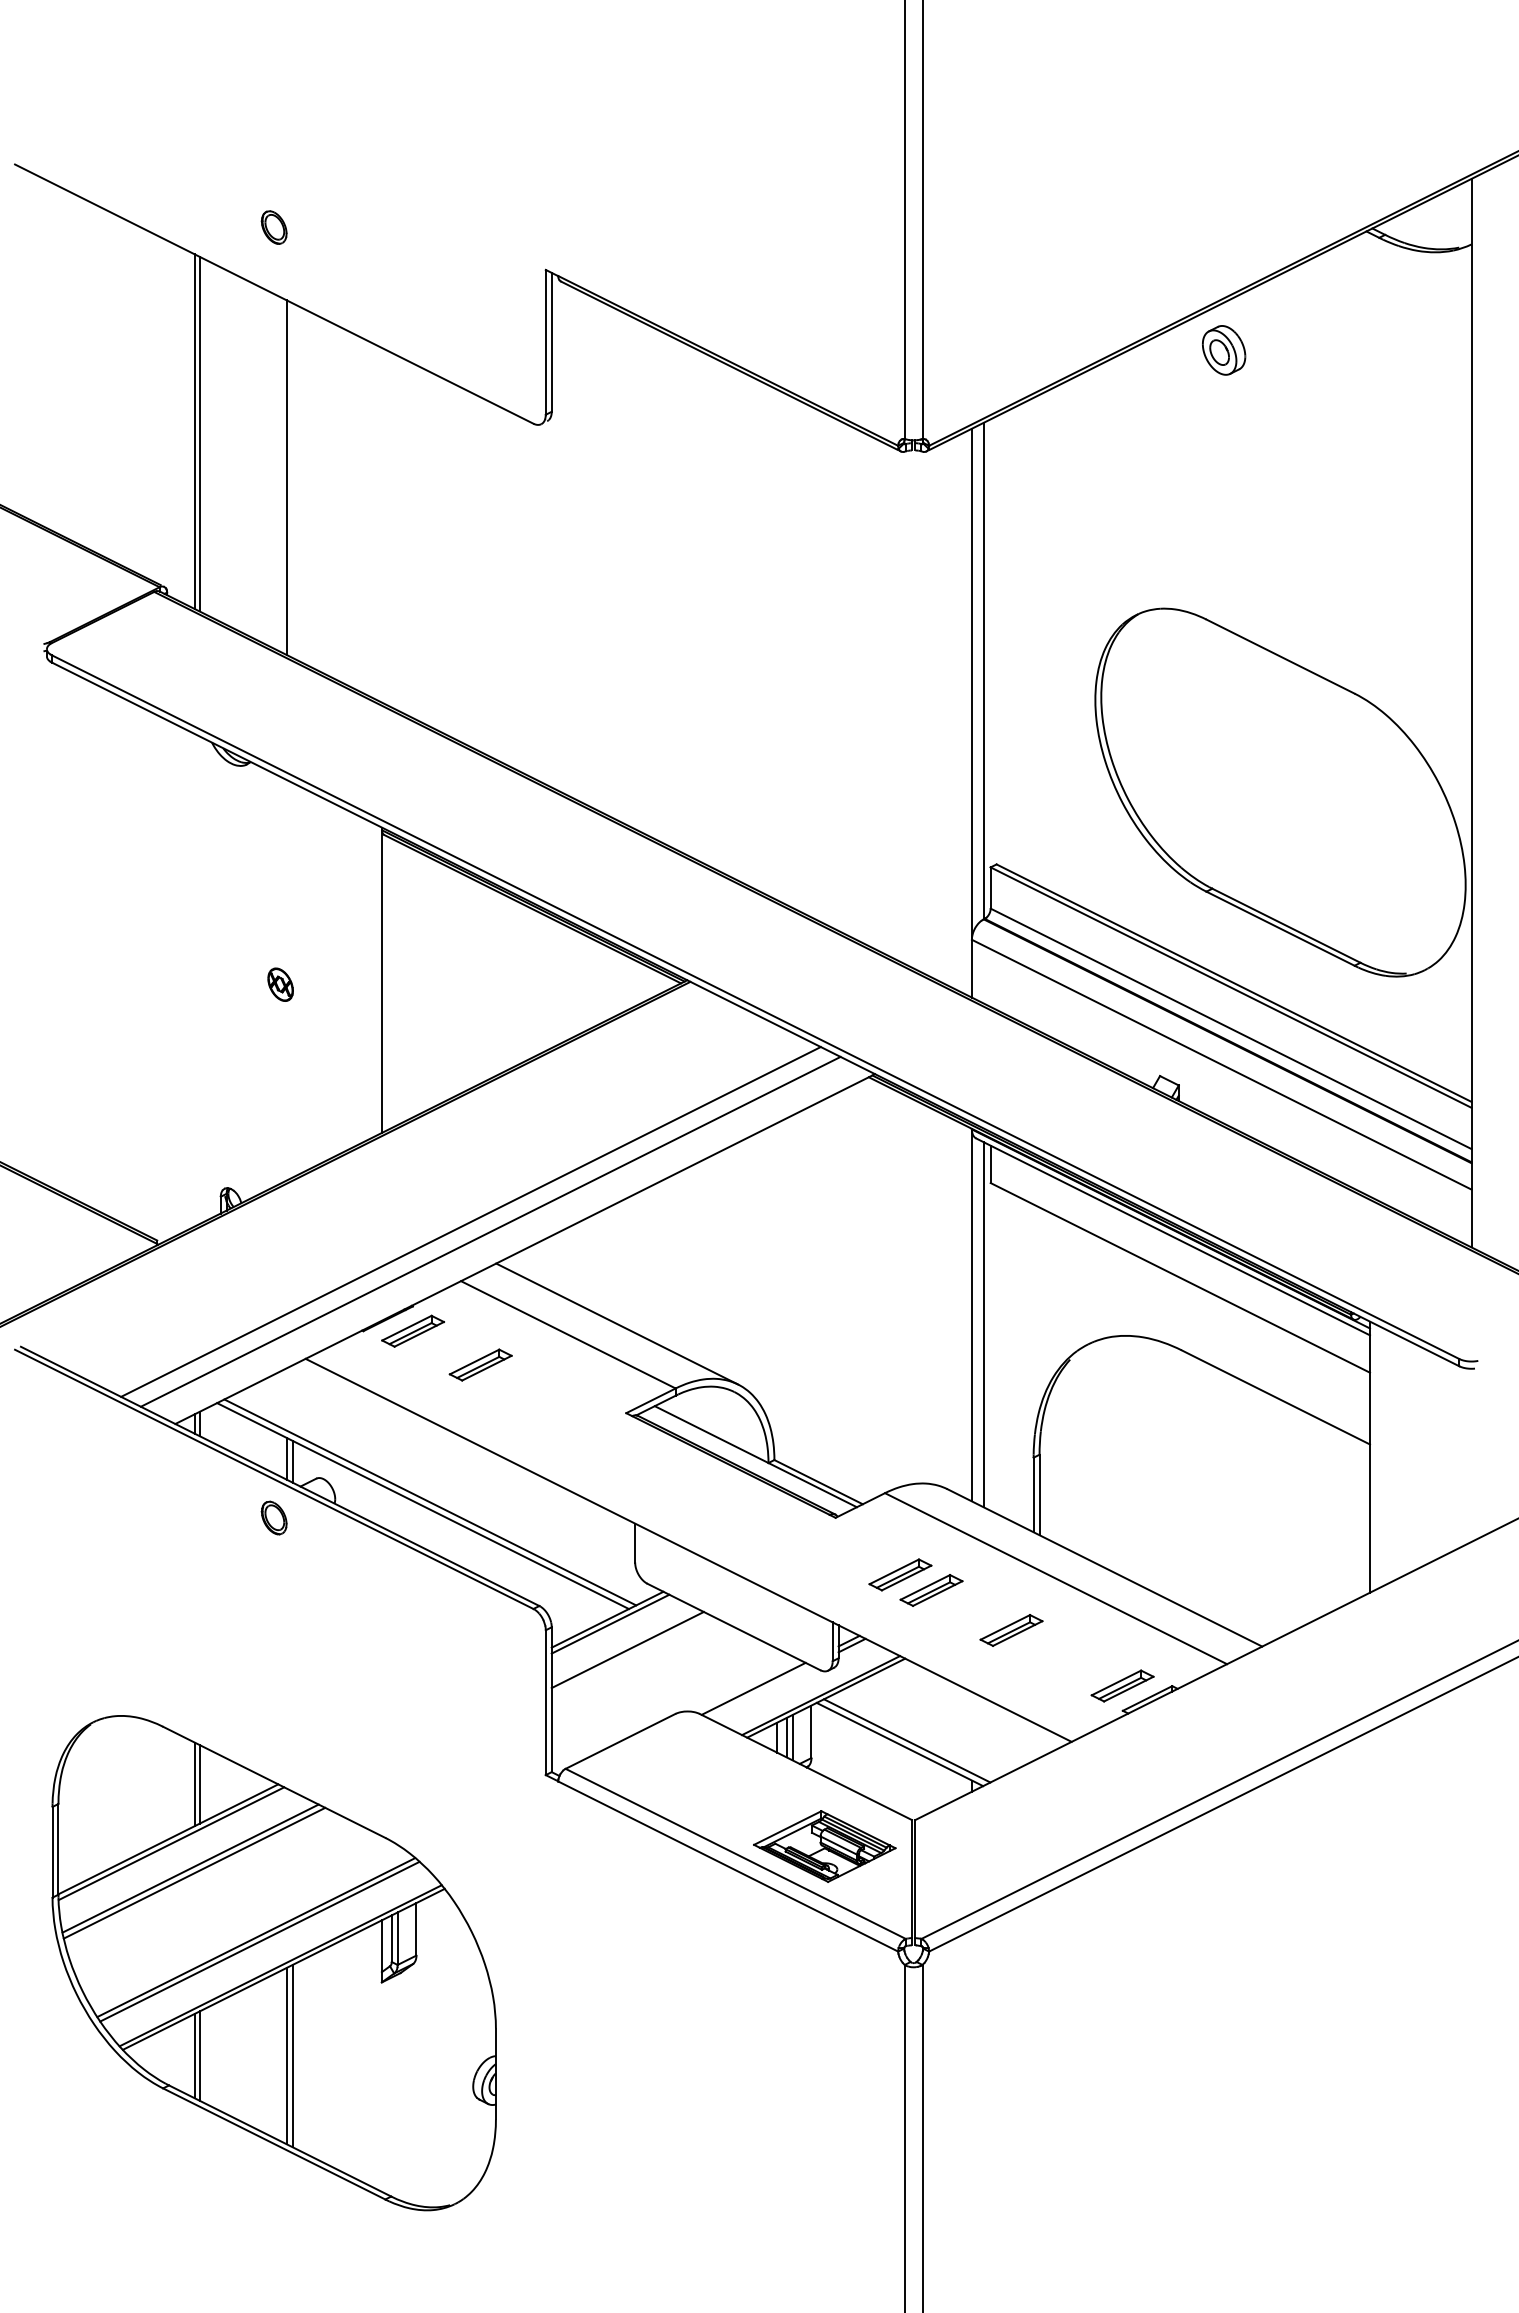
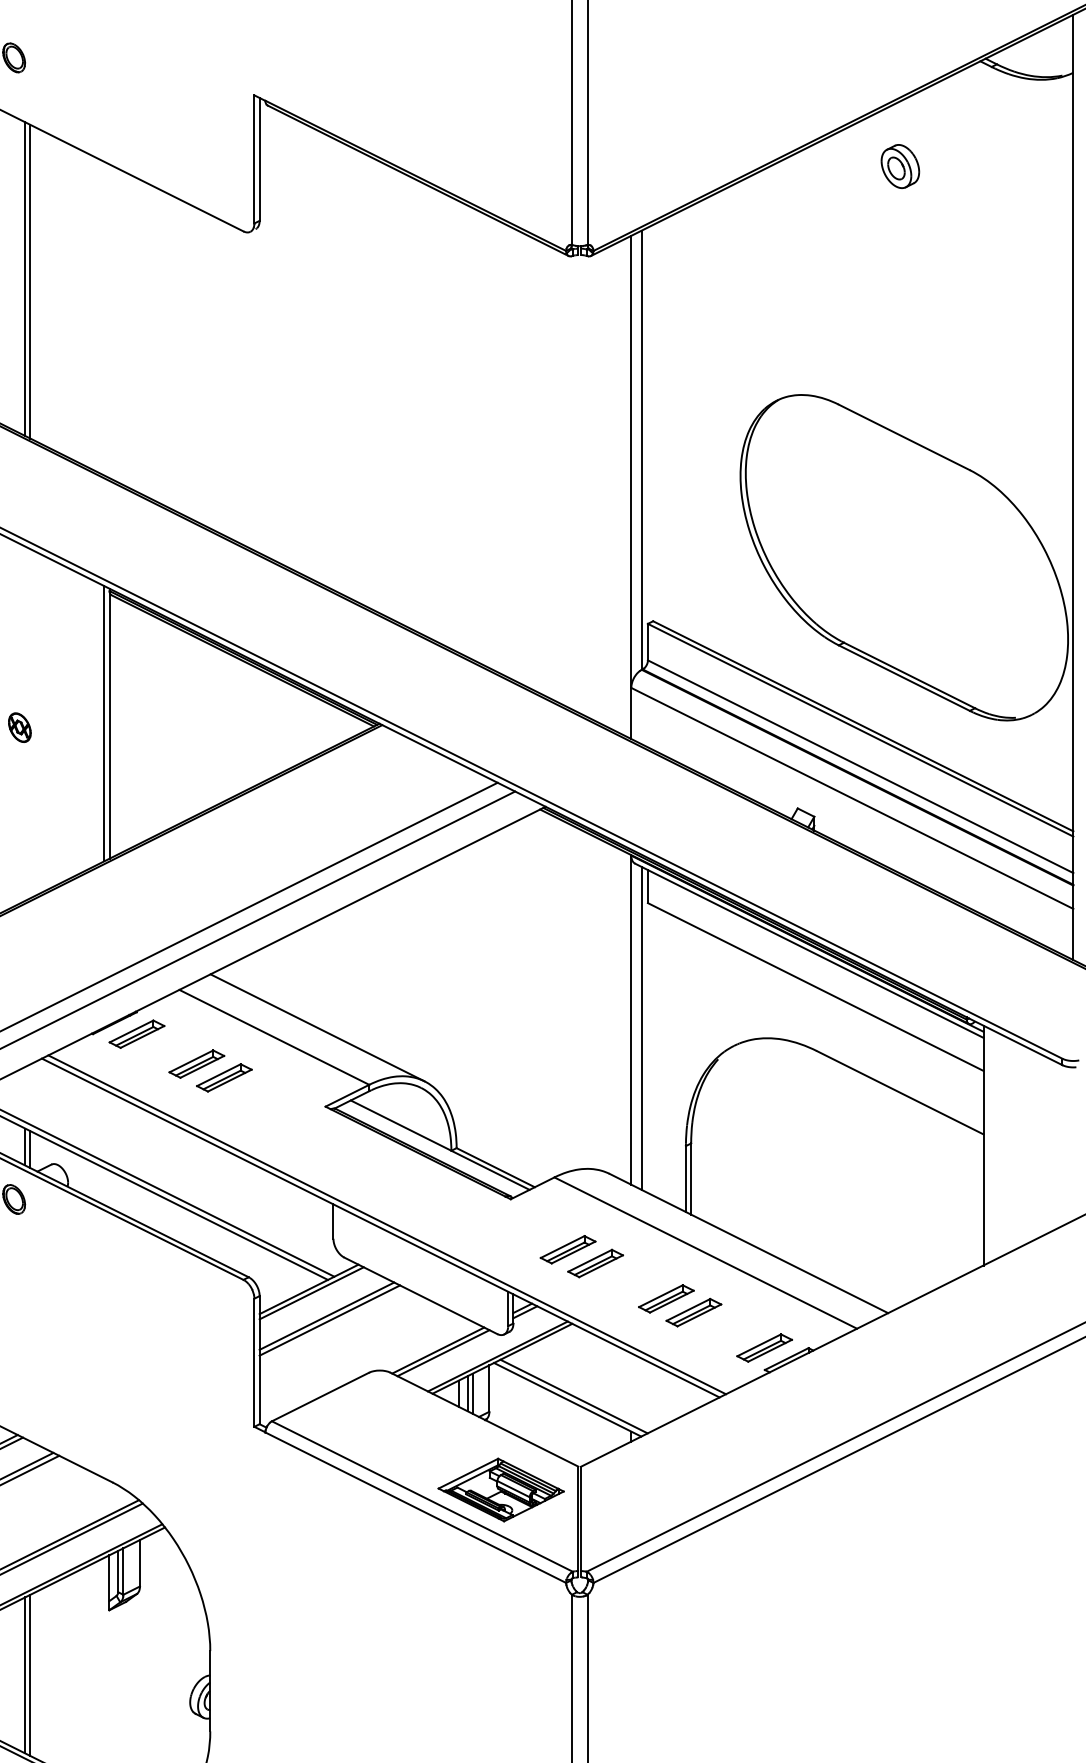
part: (1224, 350) -> (900, 166), moved
line: (292, 480) -> (30, 281), added
line: (376, 979) -> (104, 723), added
part: (511, 1380) -> (224, 1077), added
line: (695, 1546) -> (386, 1224), added
part: (1042, 1645) -> (693, 1312), added
line: (630, 1654) -> (329, 1320), added
line: (759, 1691) -> (443, 1352), added

